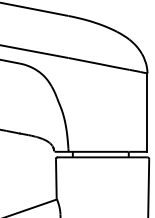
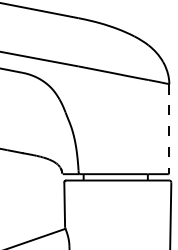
line: (147, 113) -> (169, 130), solid -> dashed

